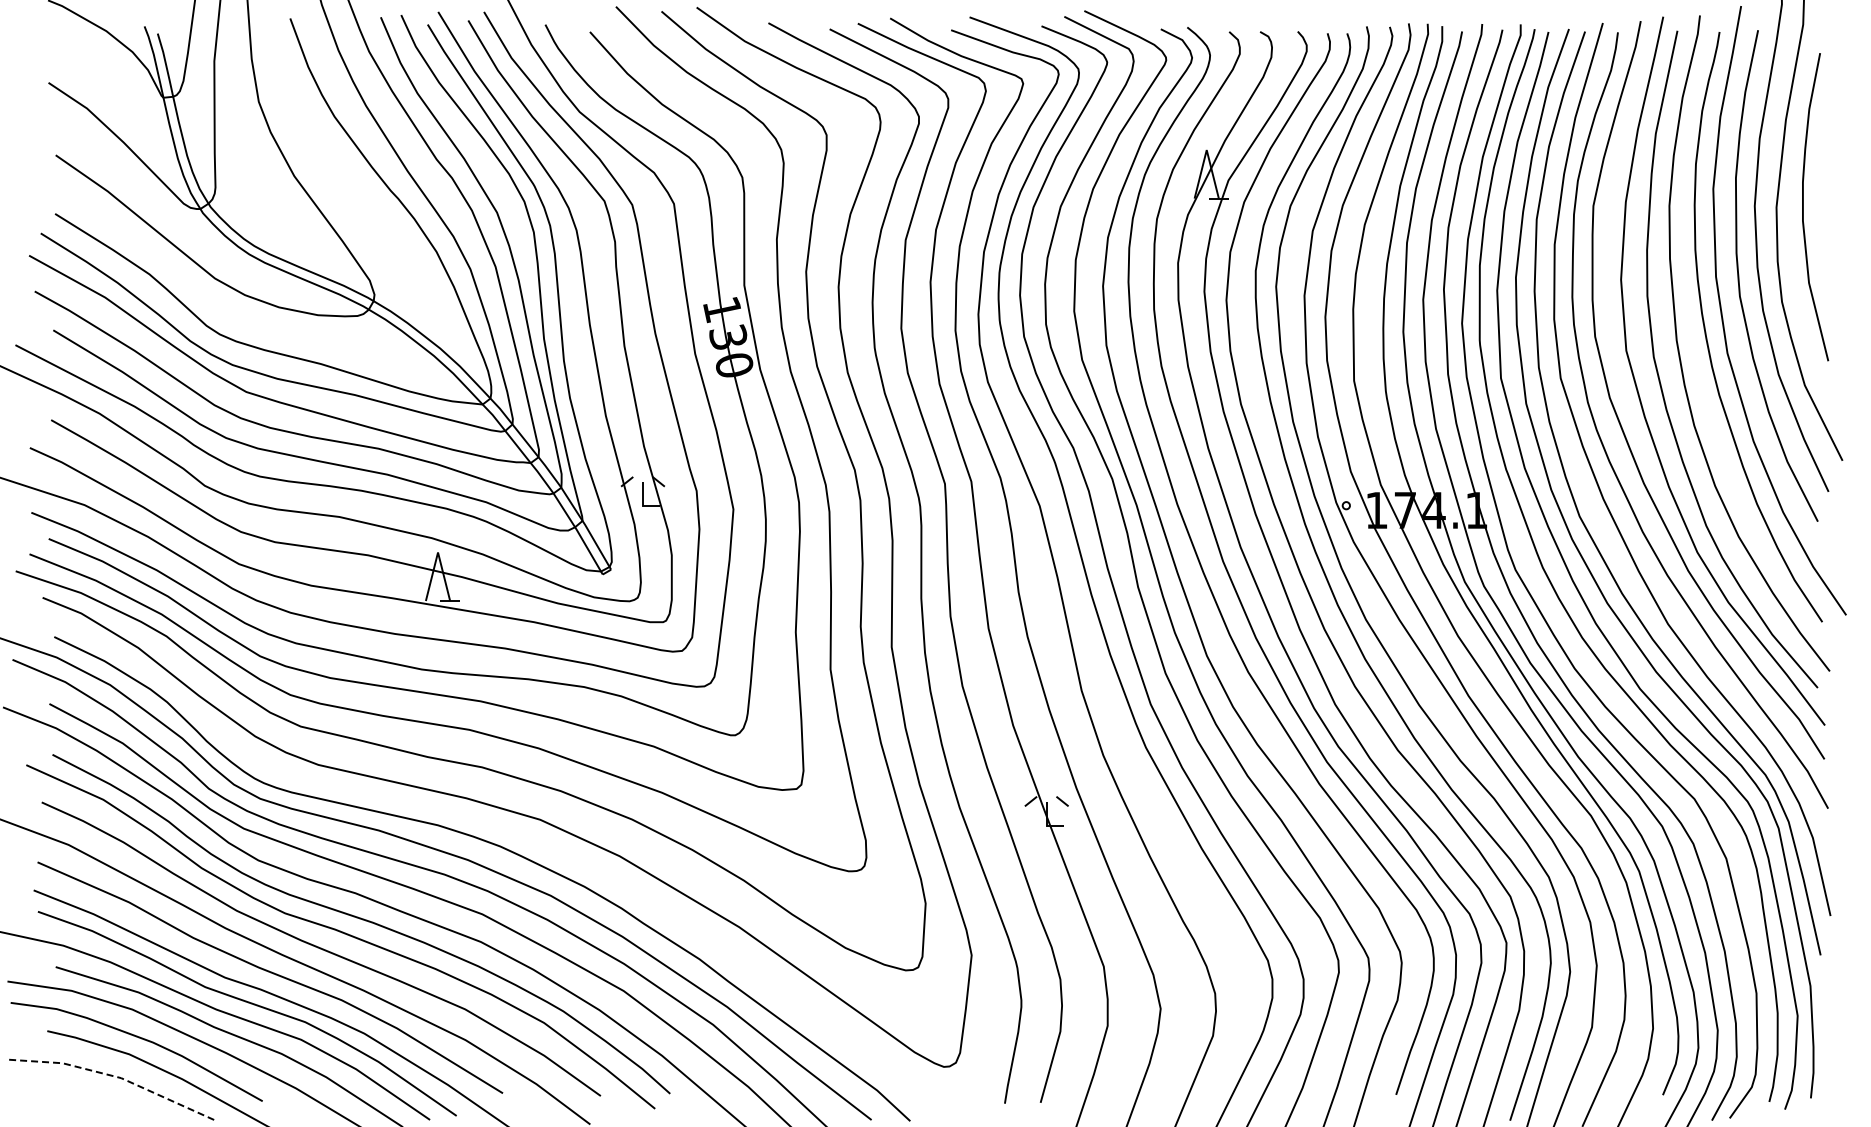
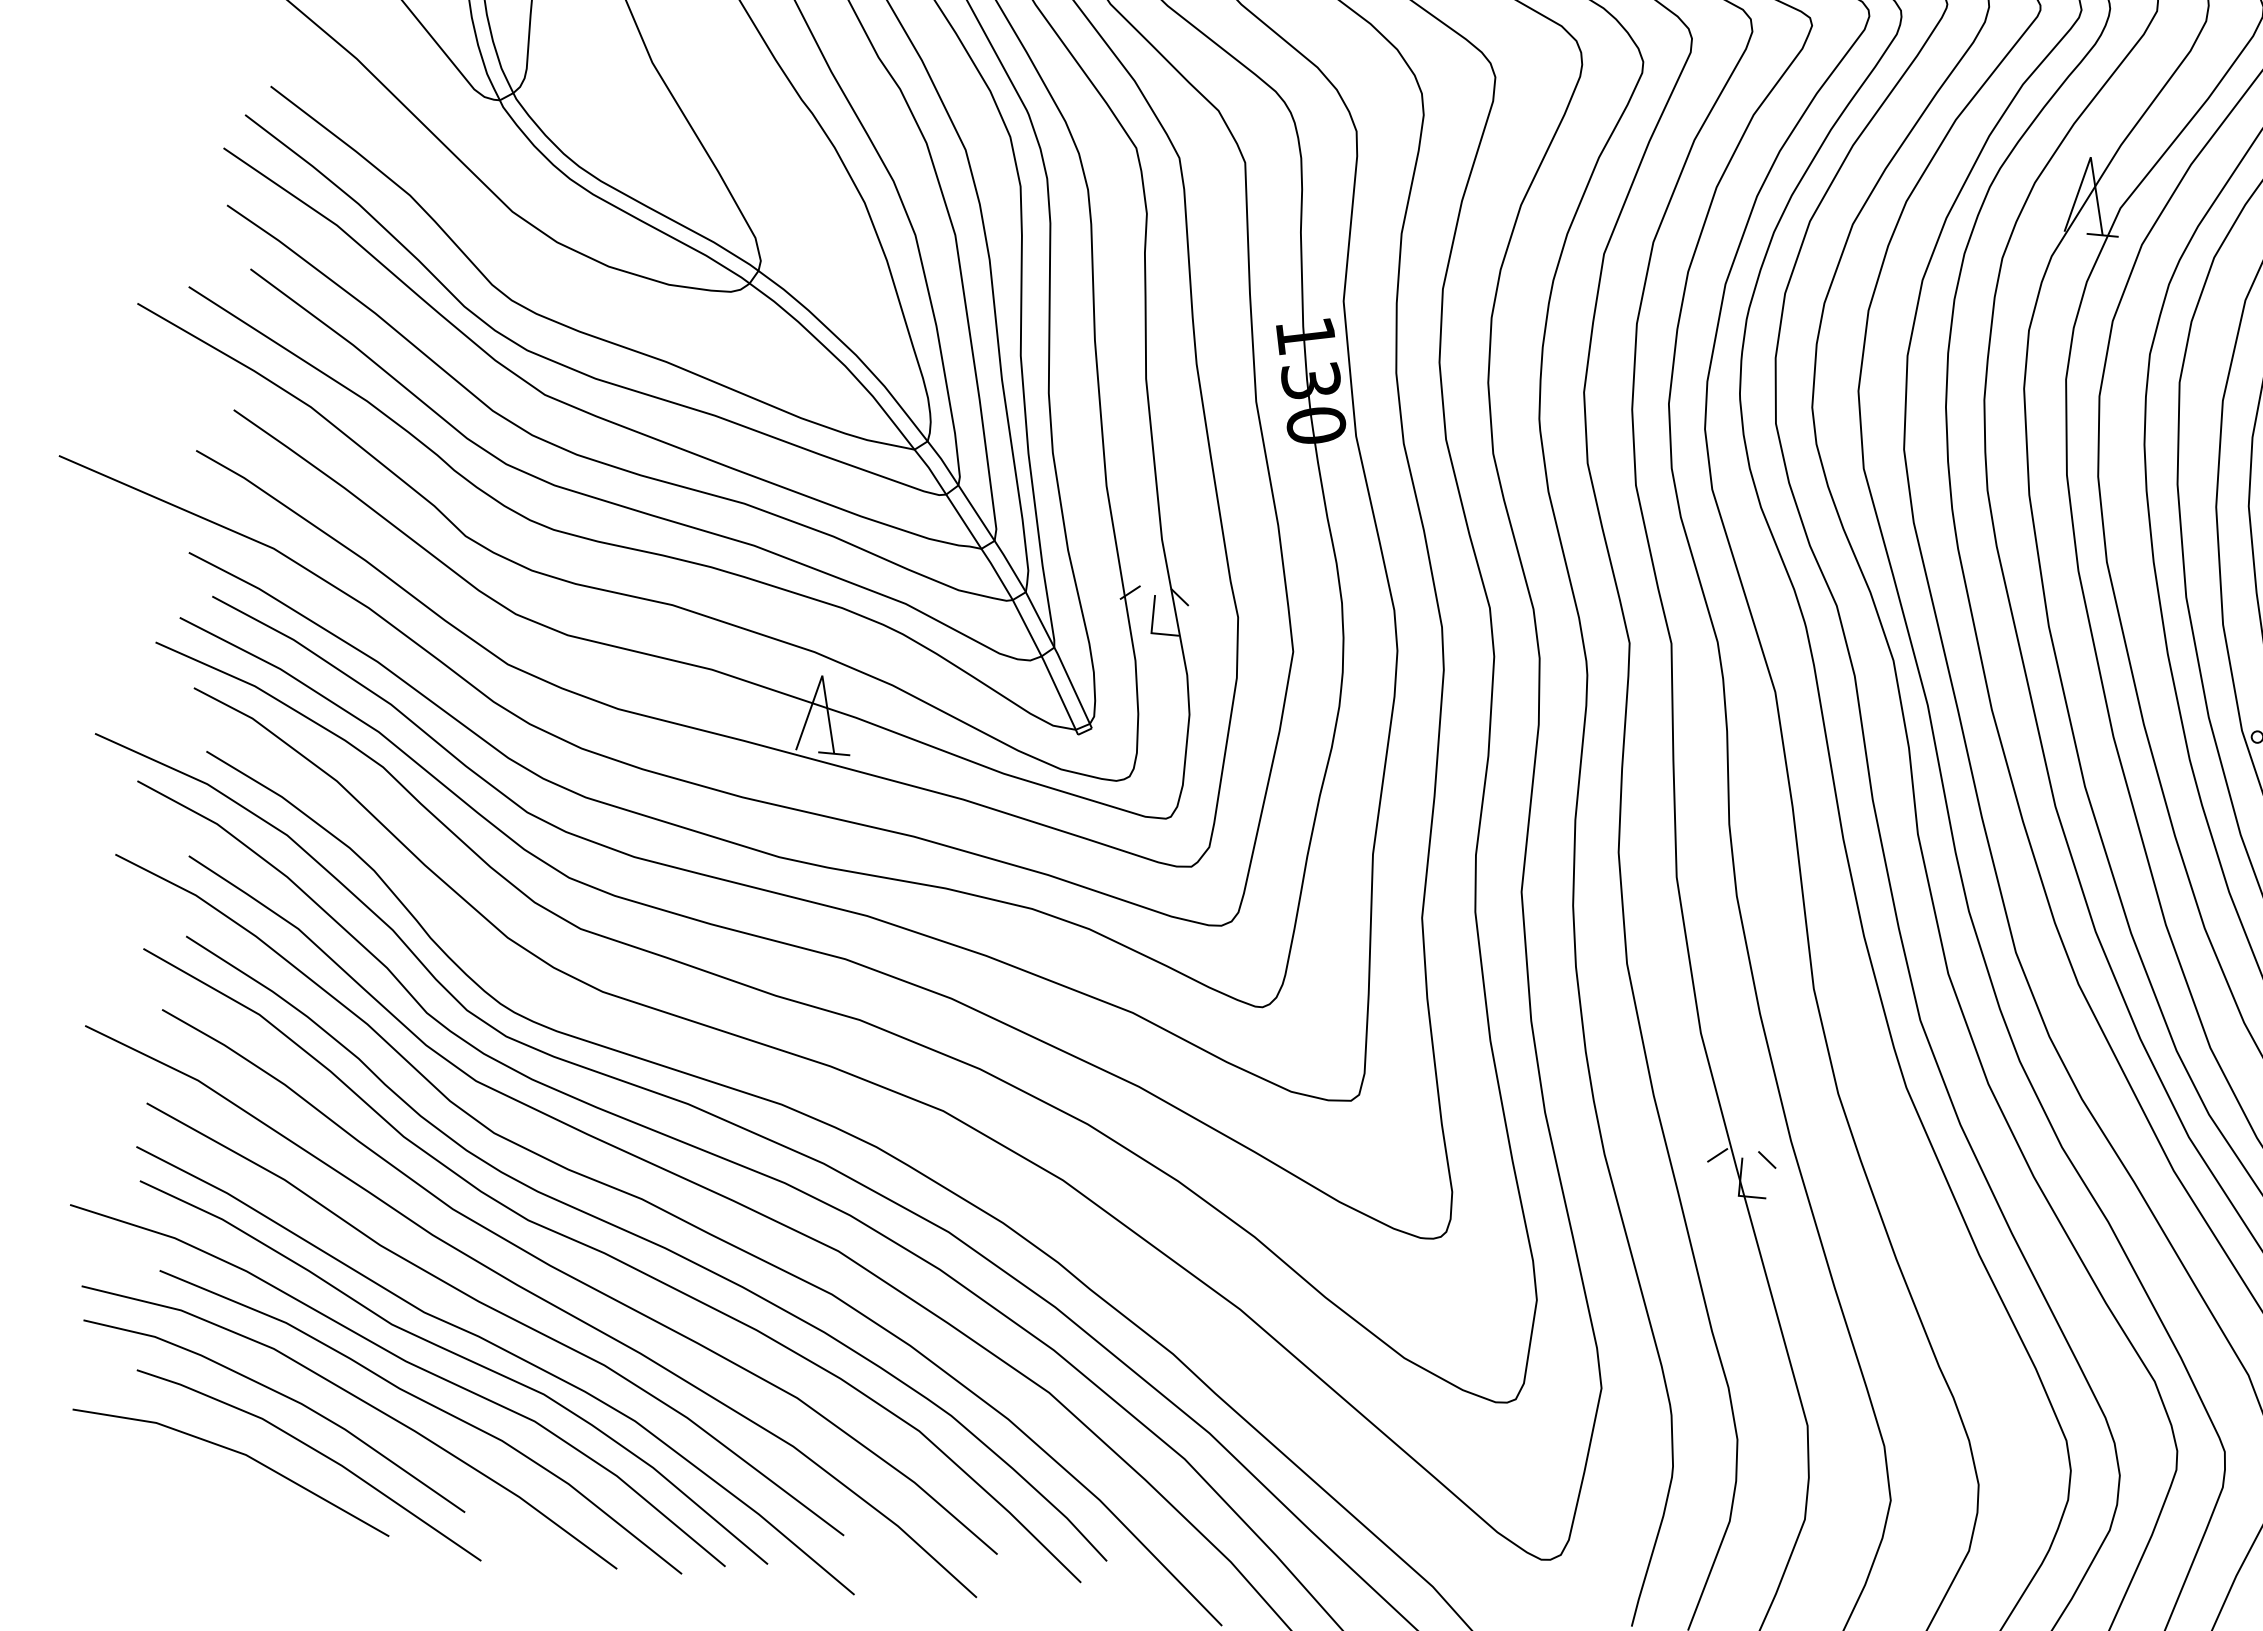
line: (116, 1076) -> (238, 1451), dashed -> solid

